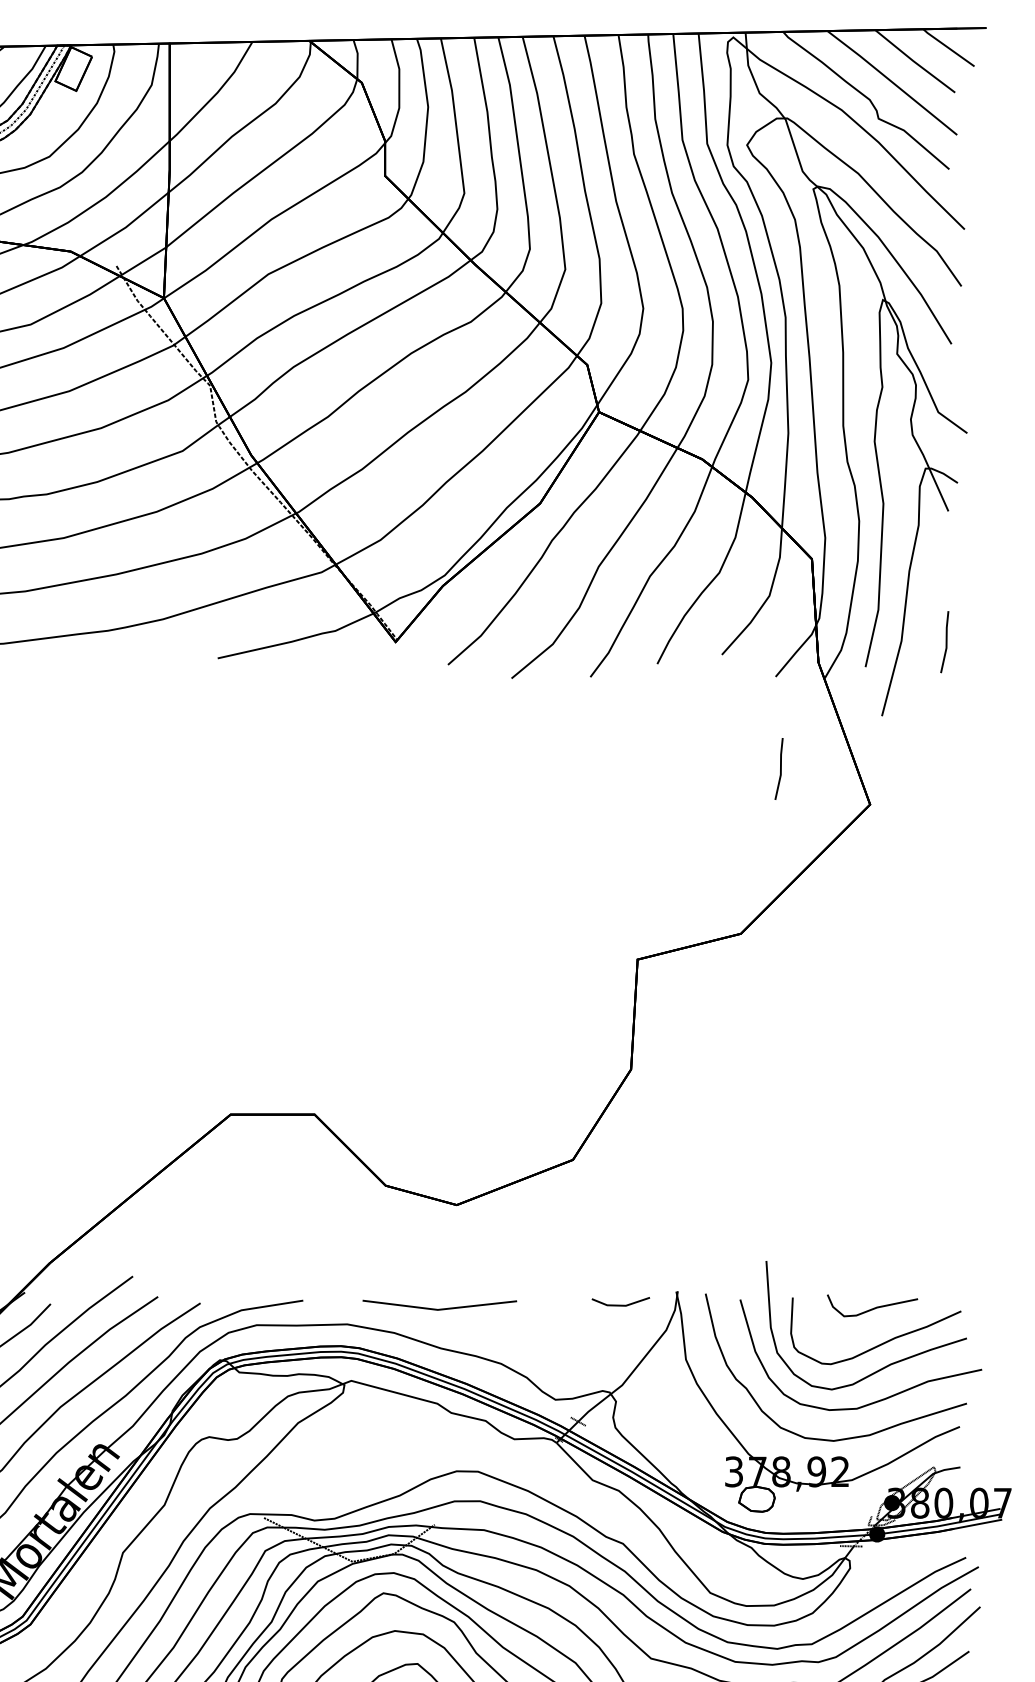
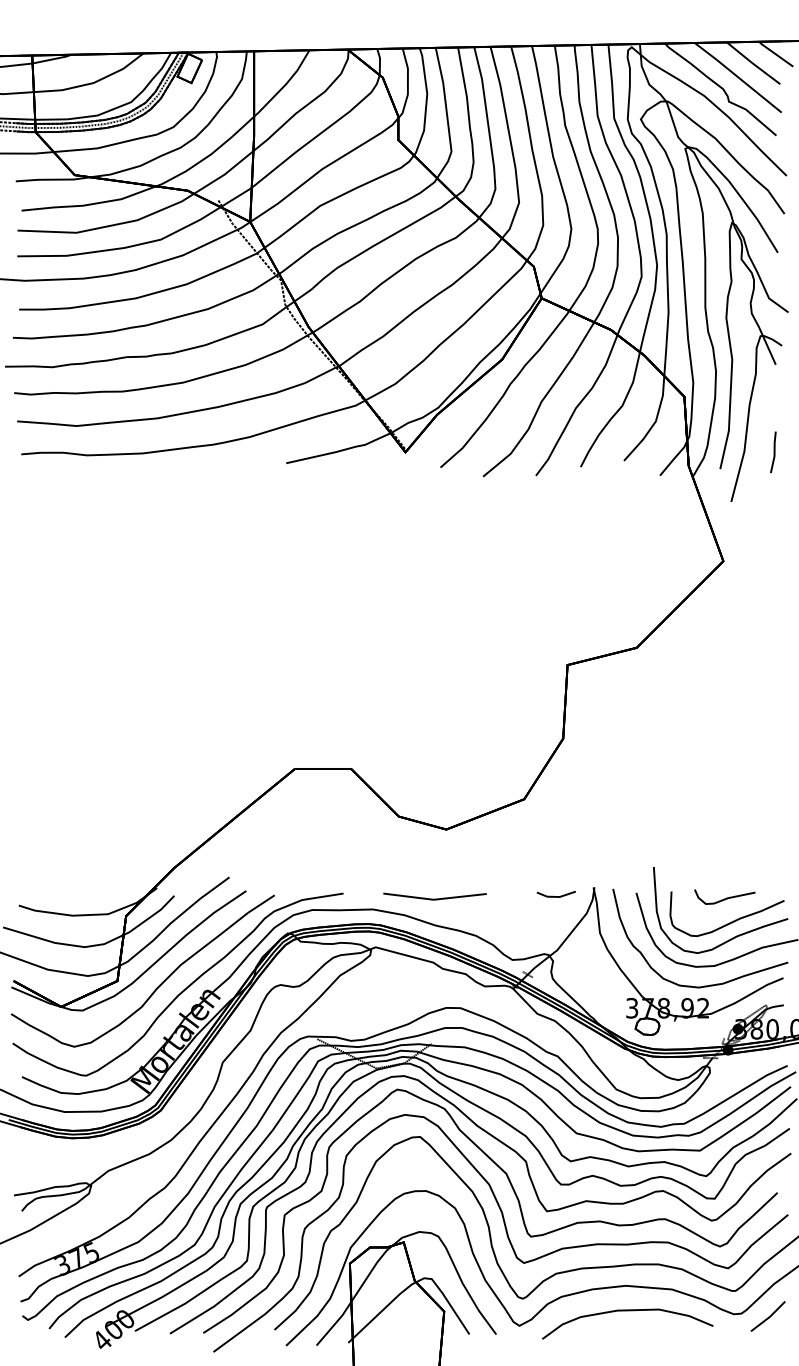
part: (779, 769) -> (662, 537), removed

